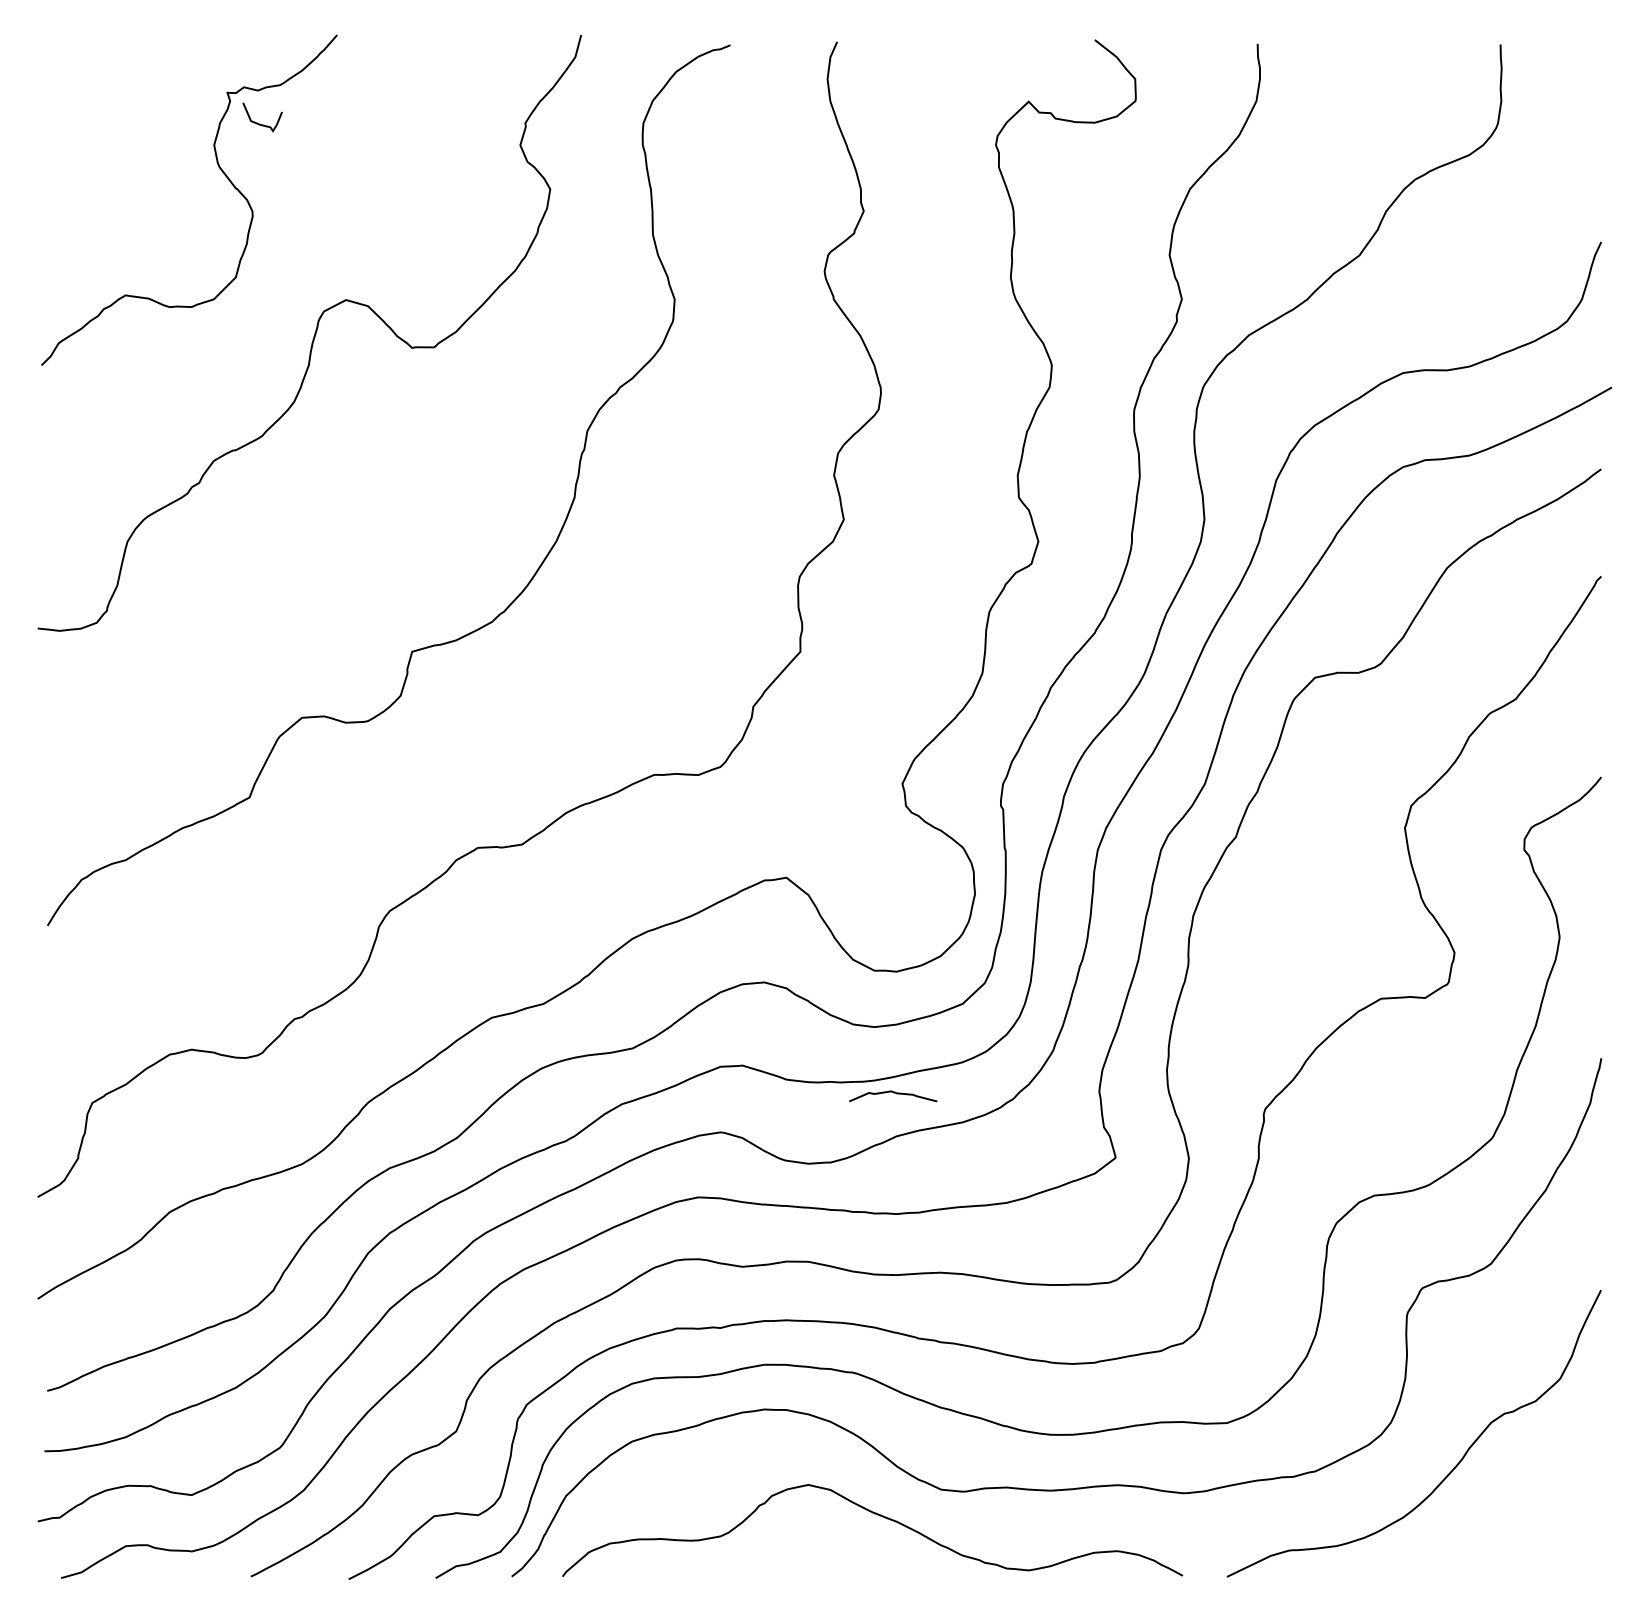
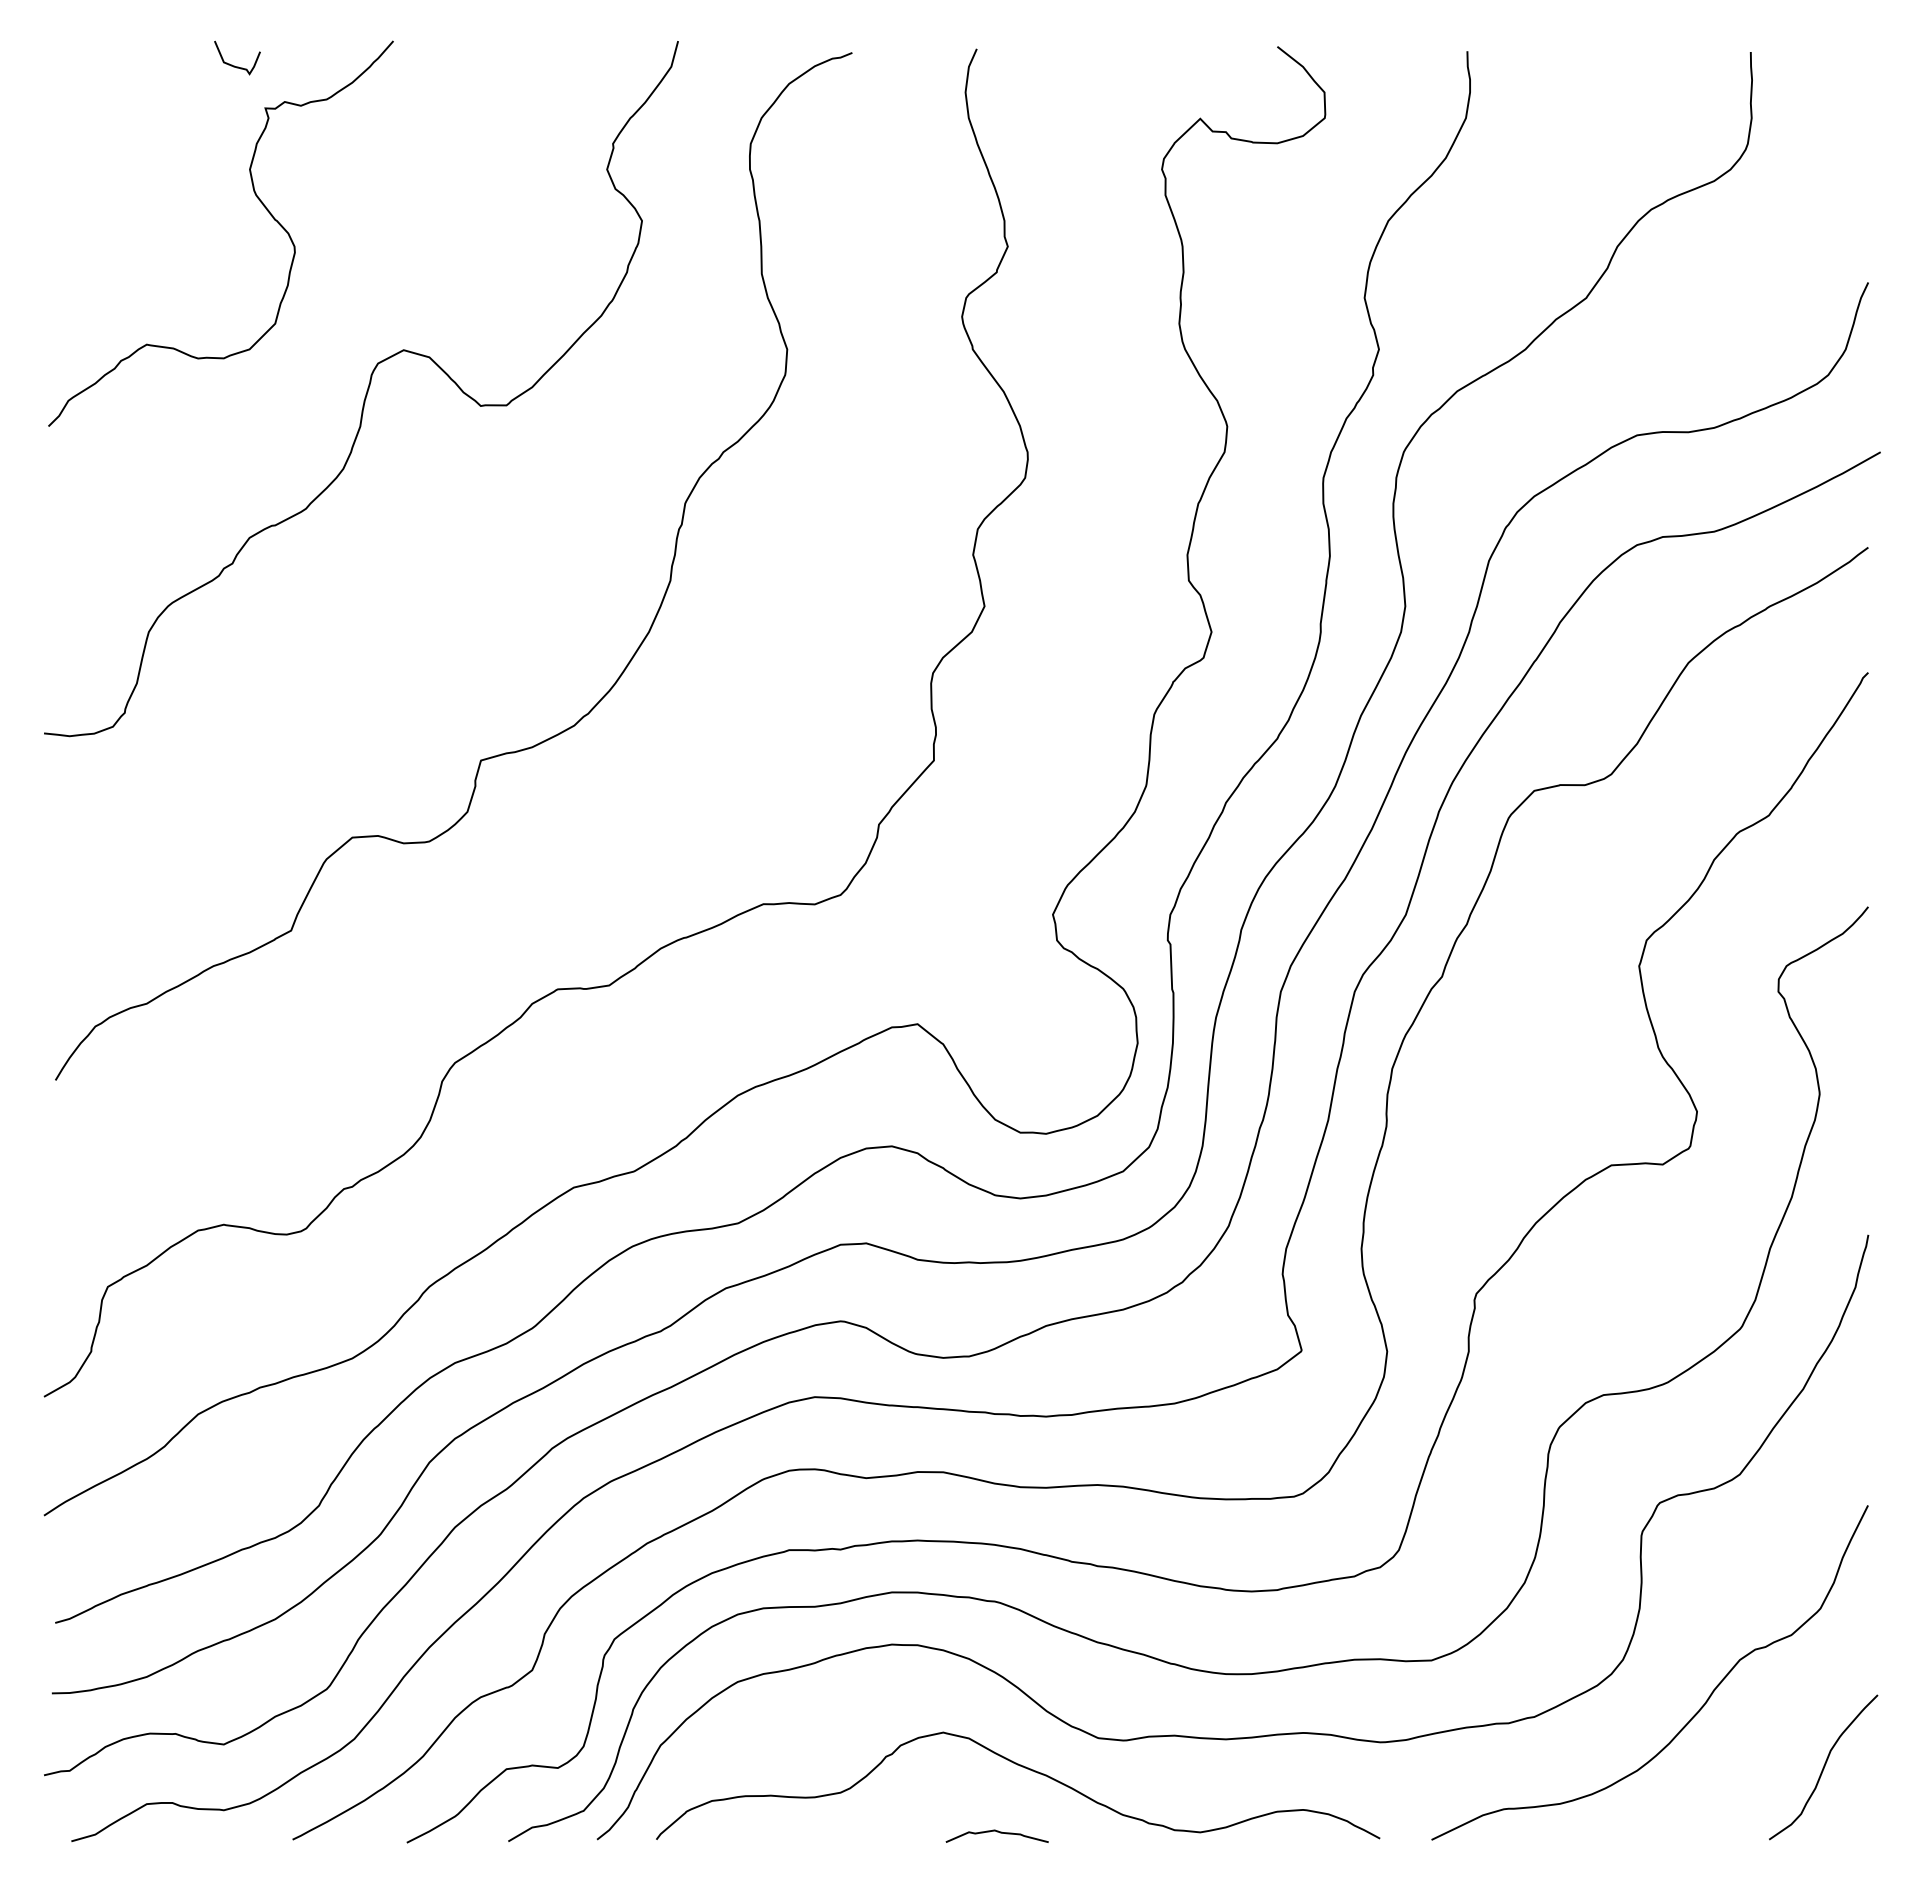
curve: (260, 123) -> (234, 65), moved
curve: (893, 1093) -> (997, 1832), moved
curve: (1562, 1514) -> (1823, 1767), added

